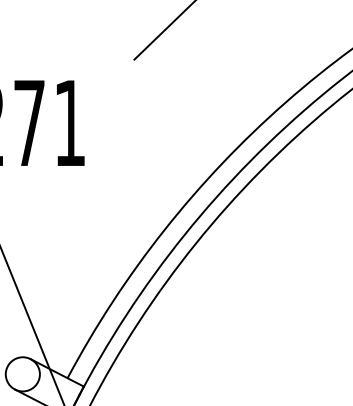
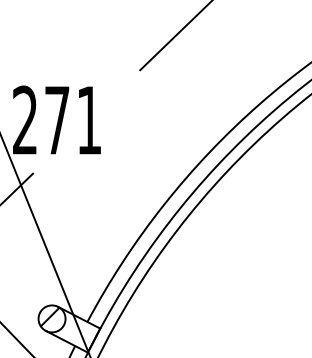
hatch: (19, 371) -> (49, 316), added

